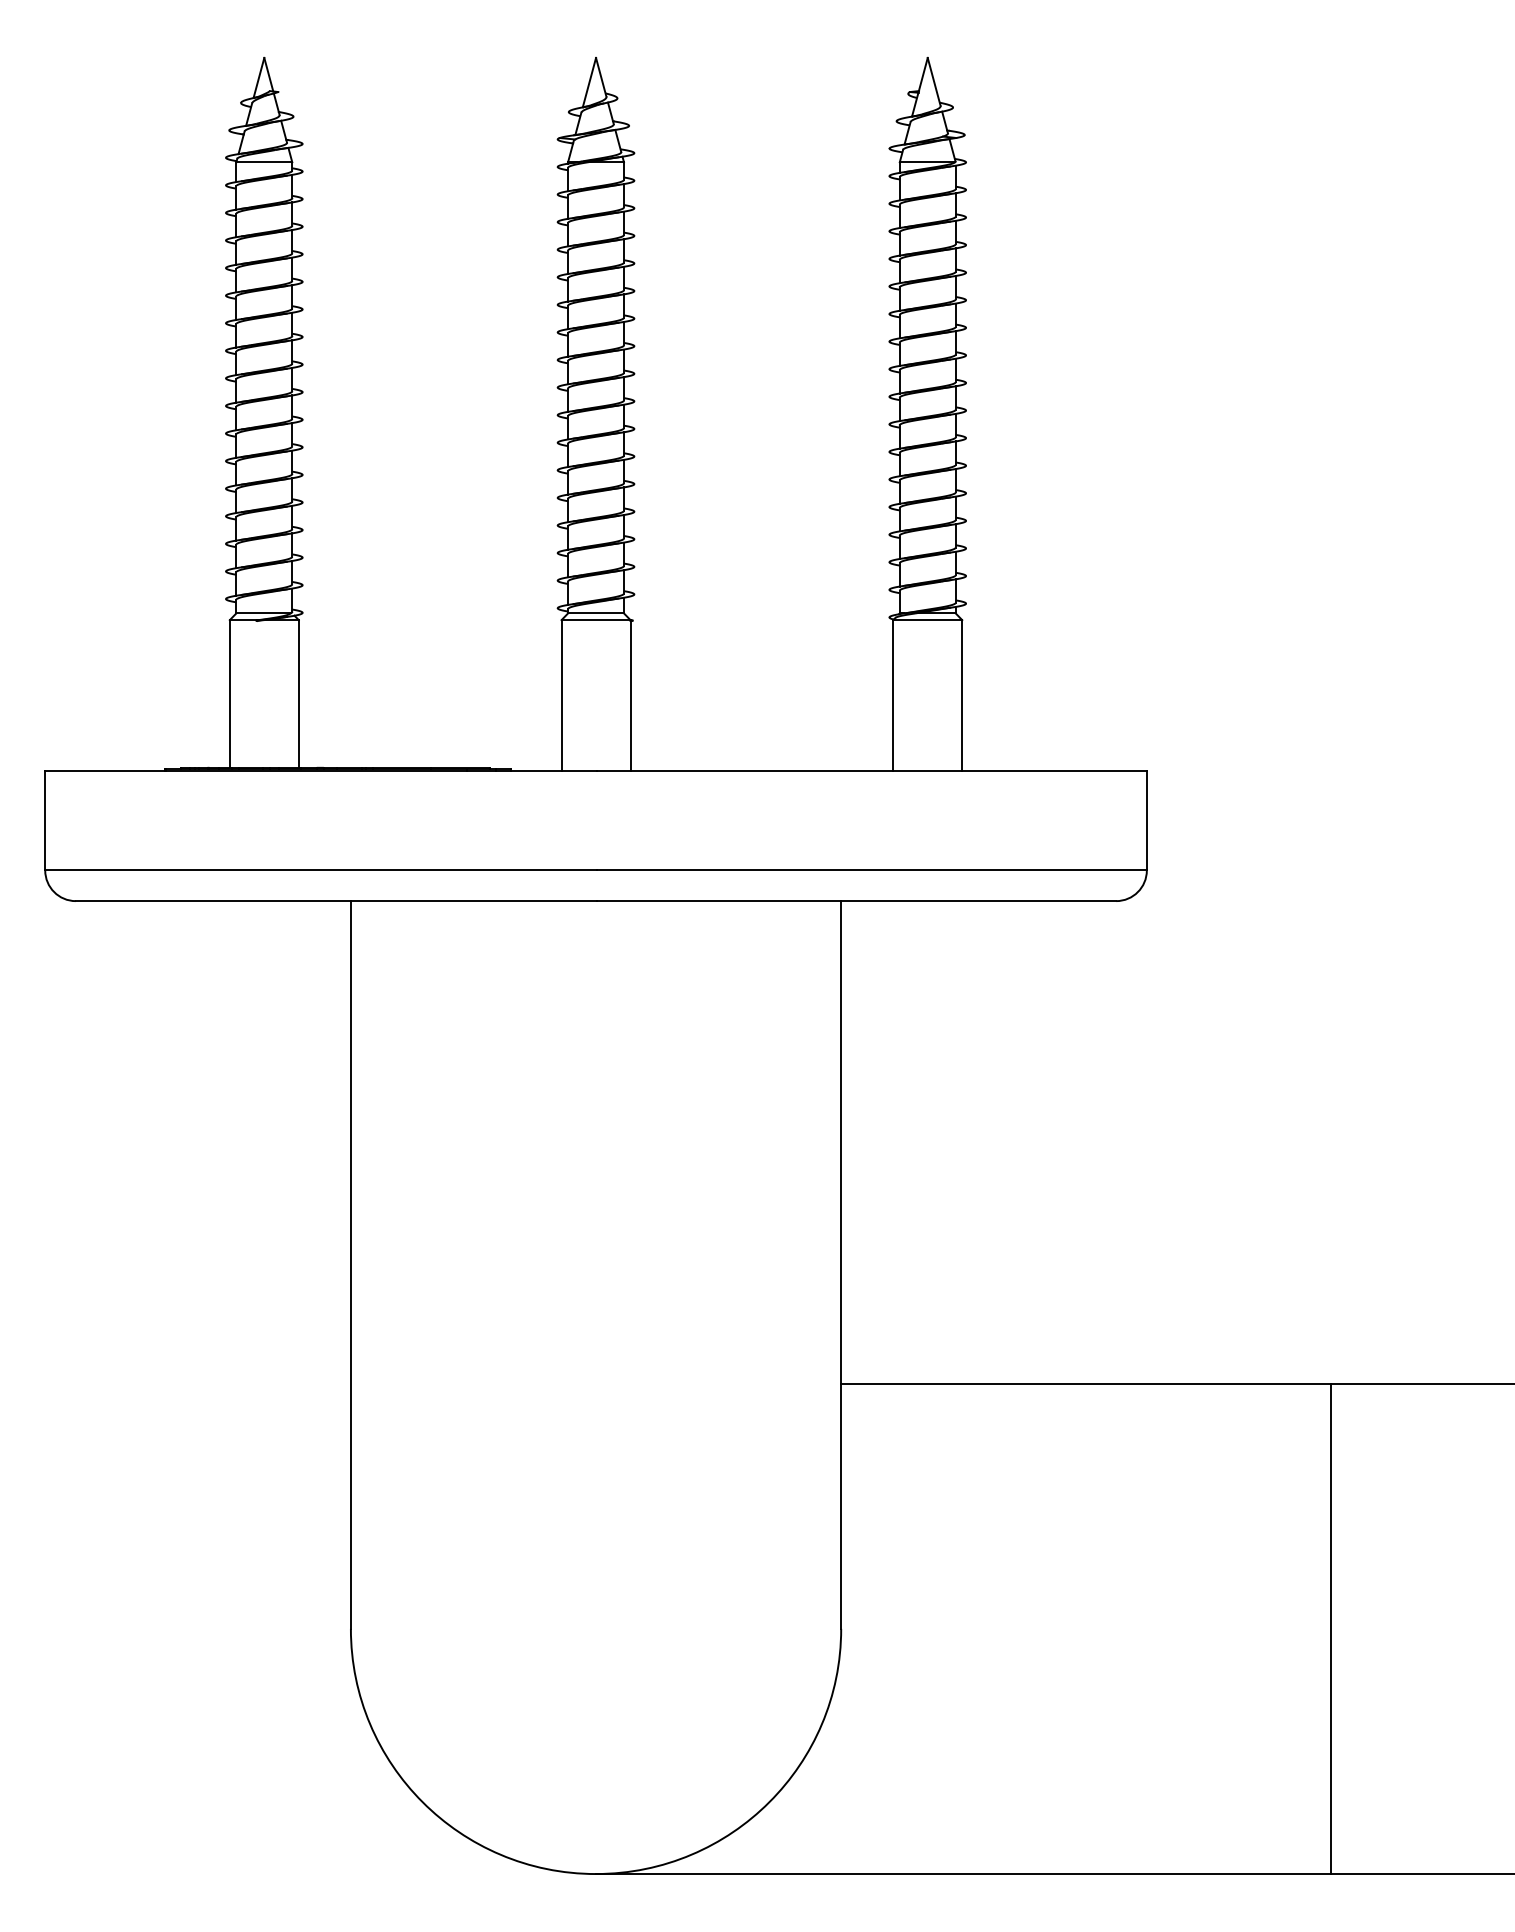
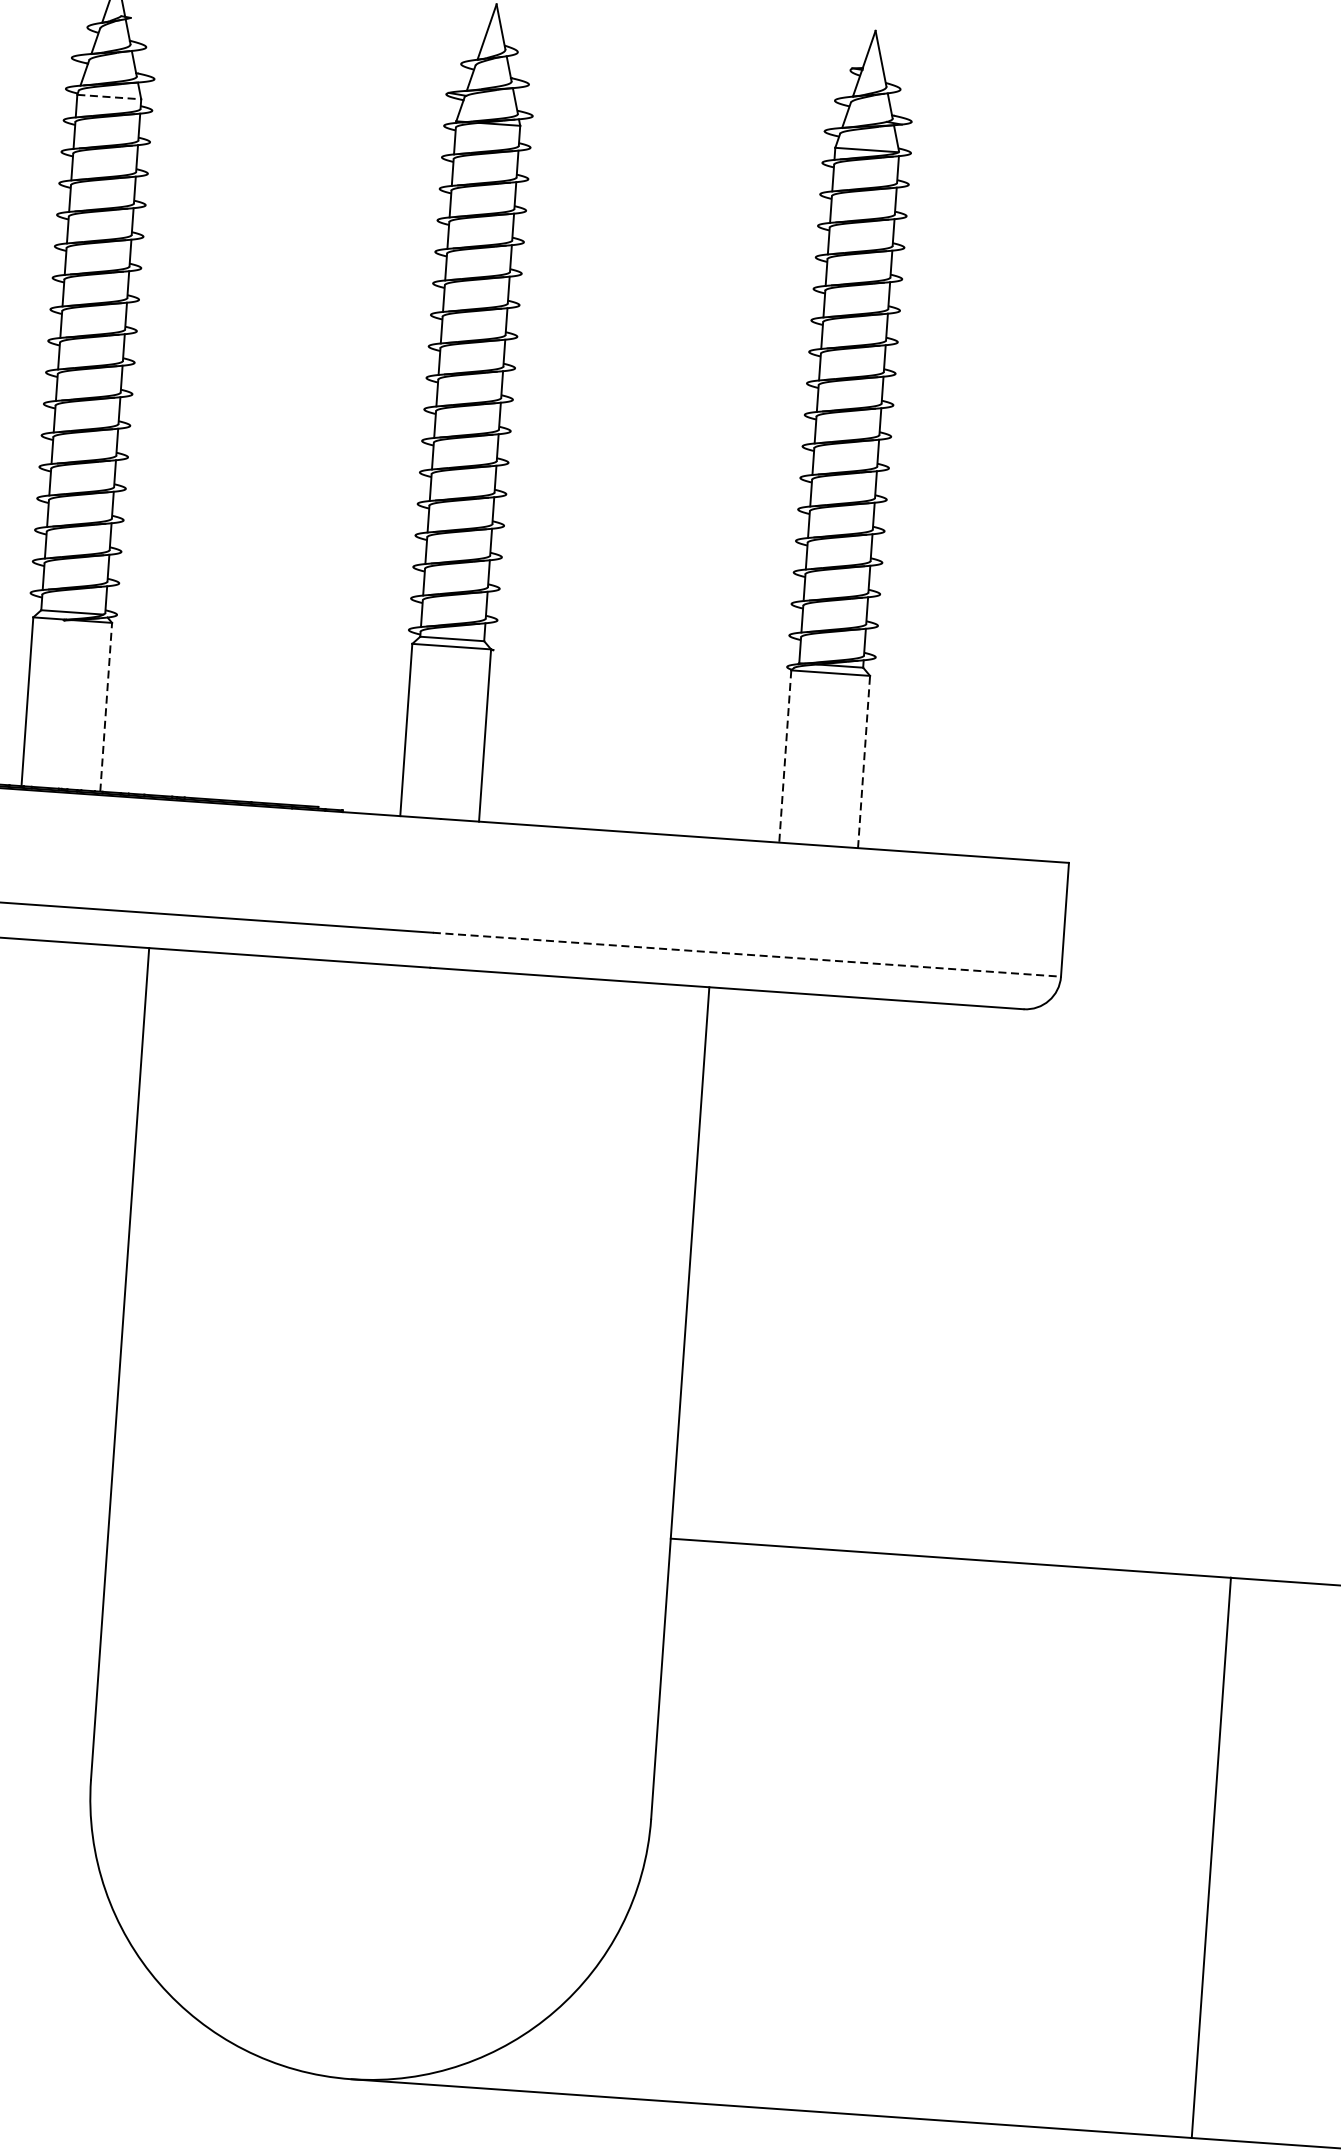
line: (264, 162) -> (109, 97), solid -> dashed
line: (298, 693) -> (105, 706), solid -> dashed
line: (962, 695) -> (864, 762), solid -> dashed
line: (893, 696) -> (785, 757), solid -> dashed
line: (871, 870) -> (746, 954), solid -> dashed

